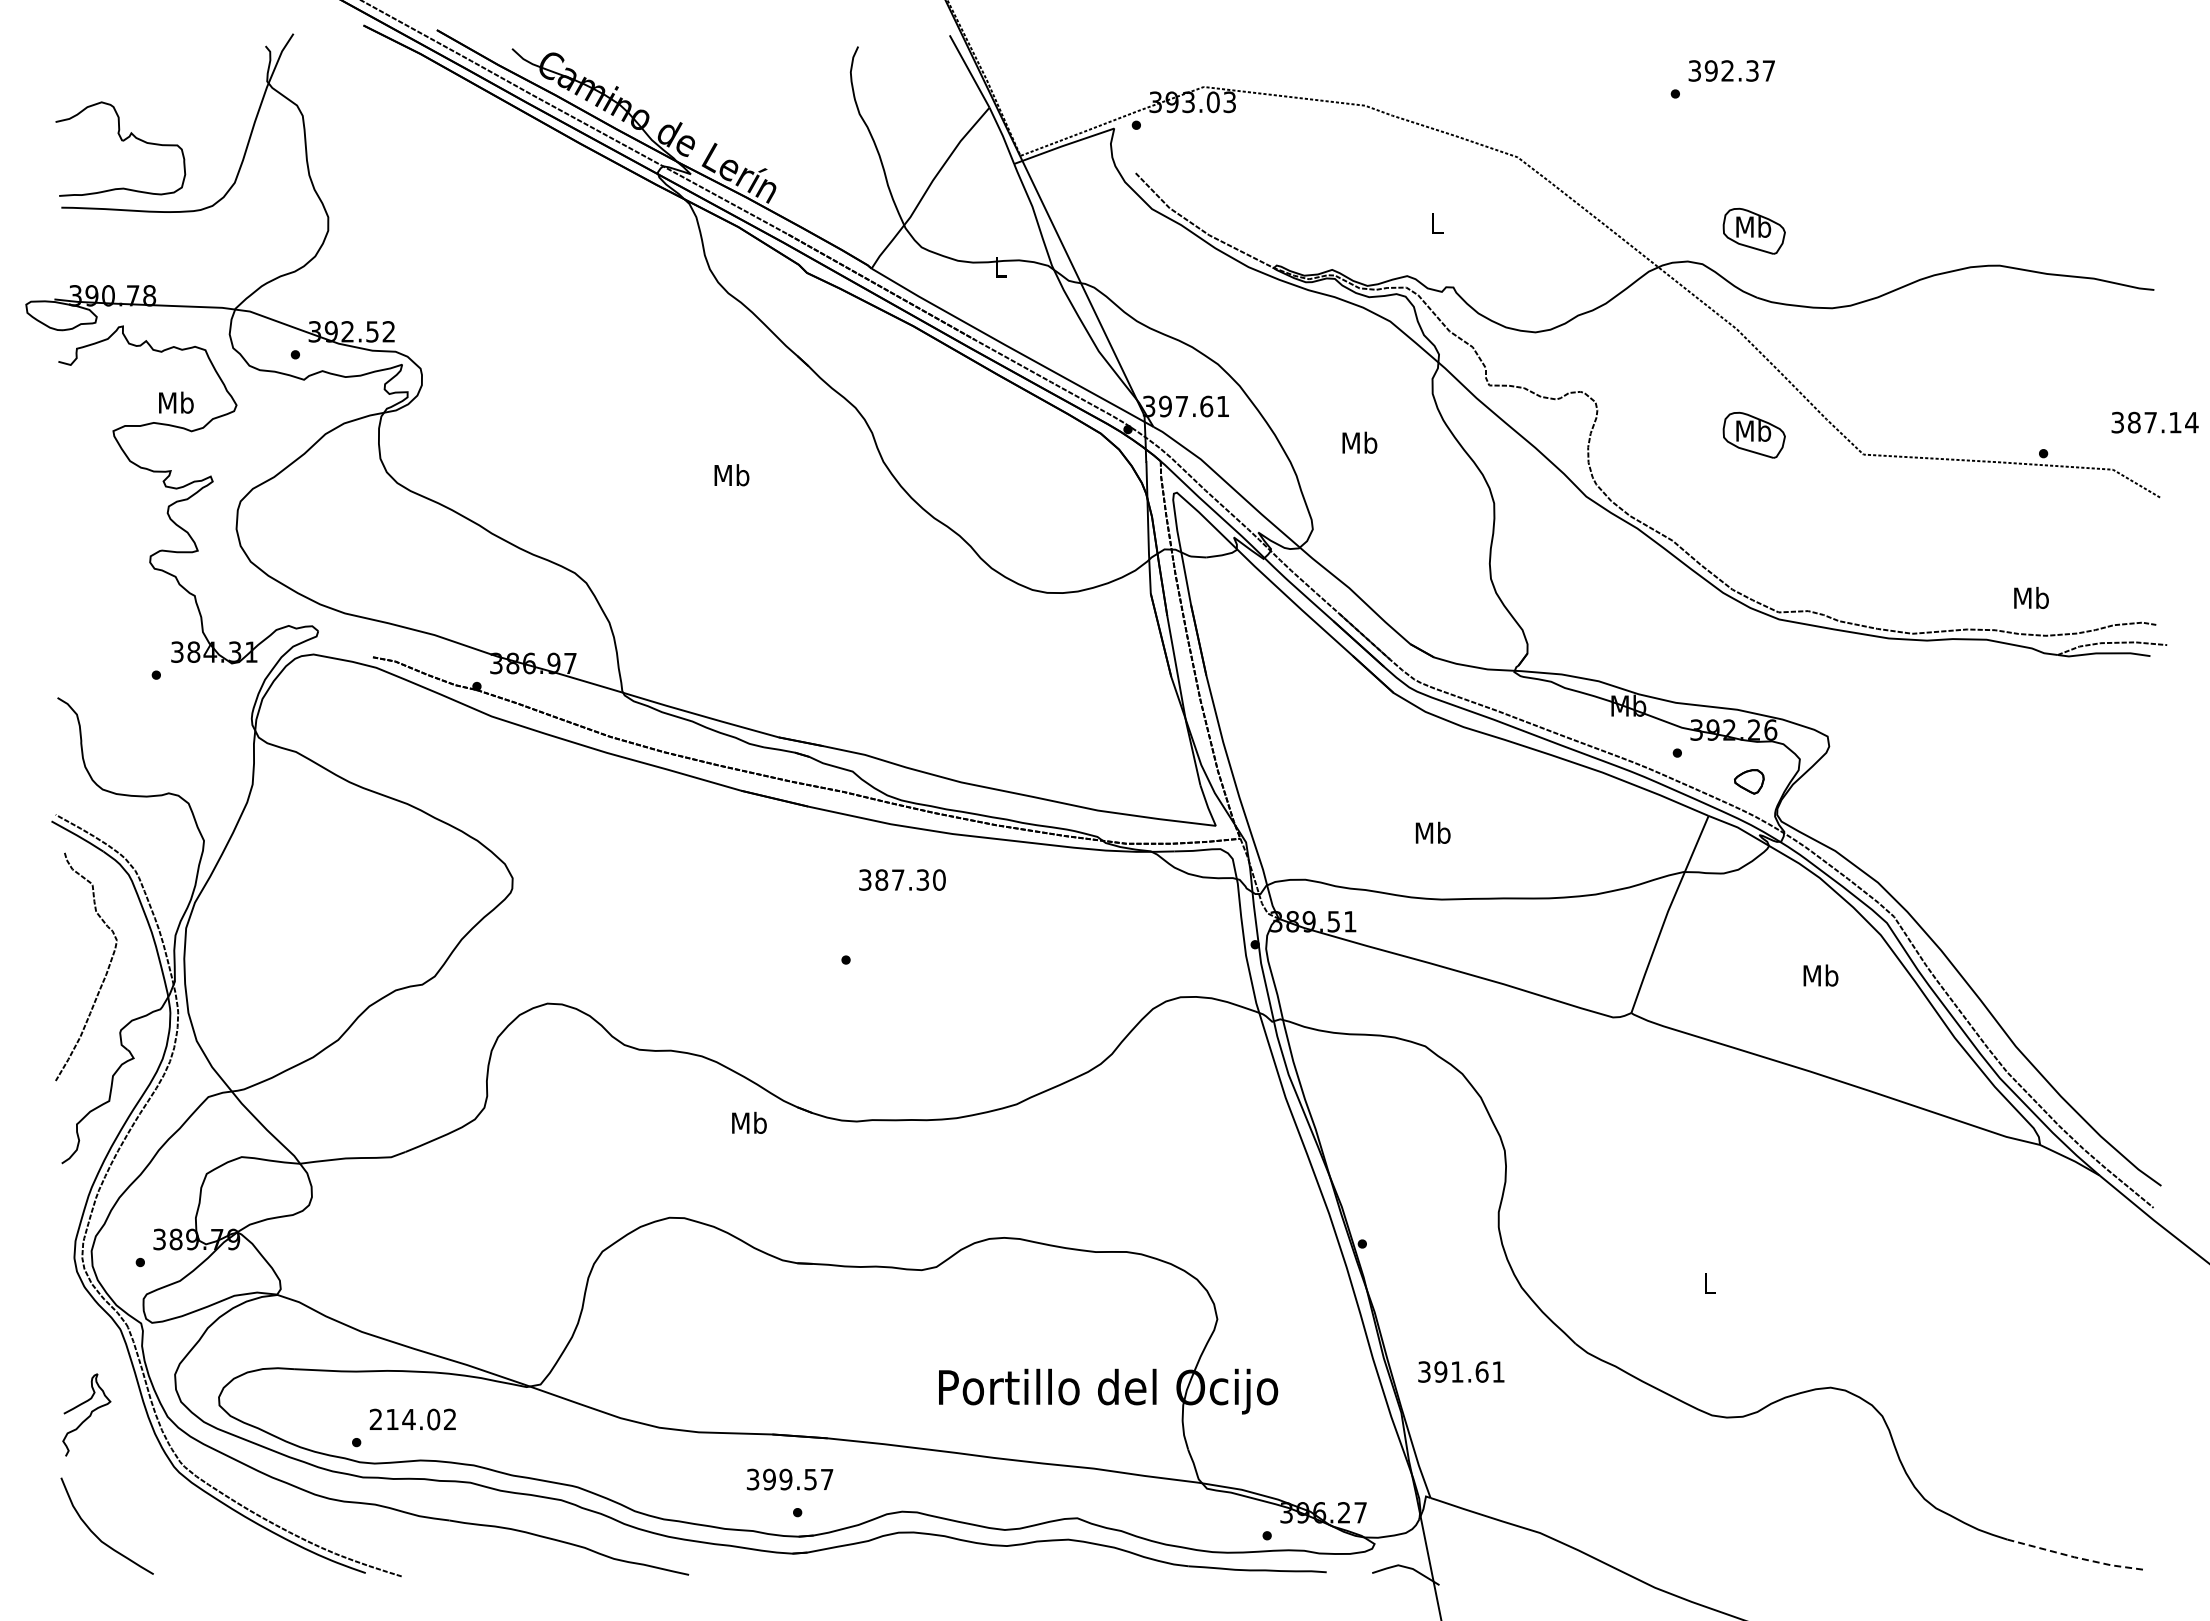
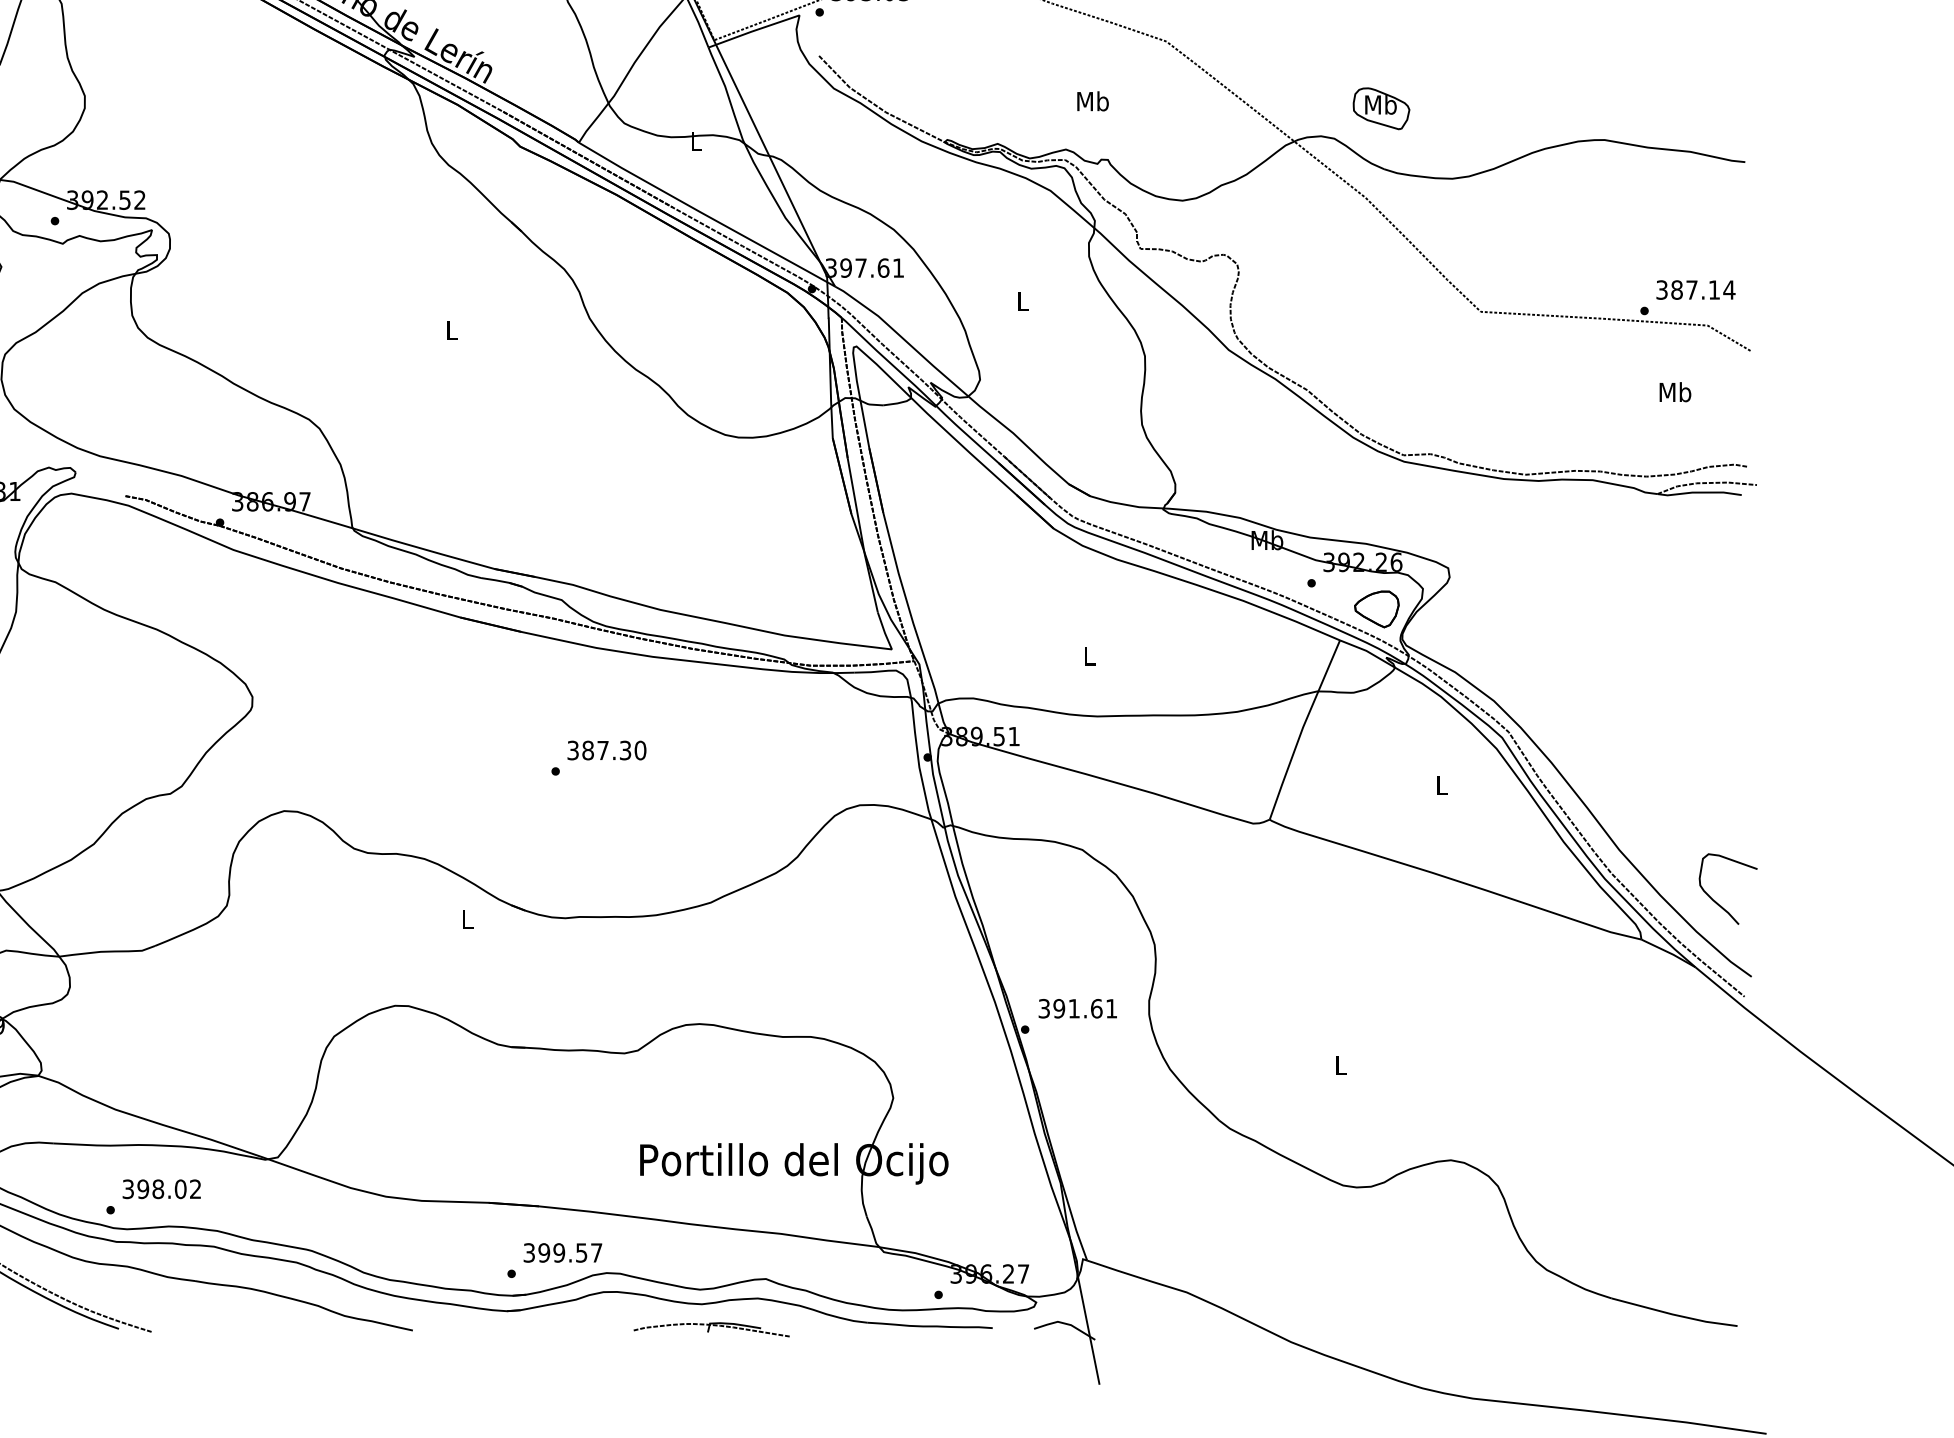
text: (1436, 223) -> (1092, 101), L -> Mb
text: (2154, 422) -> (1695, 289), moved
part: (1753, 434) -> (1380, 293), removed
text: (1359, 442) -> (1022, 300), Mb -> L
text: (731, 475) -> (451, 330), Mb -> L
text: (2031, 597) -> (1675, 391), moved
part: (1749, 781) -> (1377, 609), size x1.67
text: (1432, 832) -> (1088, 655), Mb -> L
text: (902, 879) -> (606, 750), moved
text: (1820, 975) -> (1441, 785), Mb -> L
curve: (2125, 1105) -> (1719, 903), added
text: (749, 1122) -> (467, 919), Mb -> L
text: (1461, 1371) -> (1078, 1008), moved
text: (392, 1419) -> (143, 1189), 214.02 -> 398.02
text: (790, 1479) -> (563, 1252), moved
line: (2076, 1557) -> (1674, 1314), dashed -> solid
part: (1017, 1573) -> (711, 1329), added

